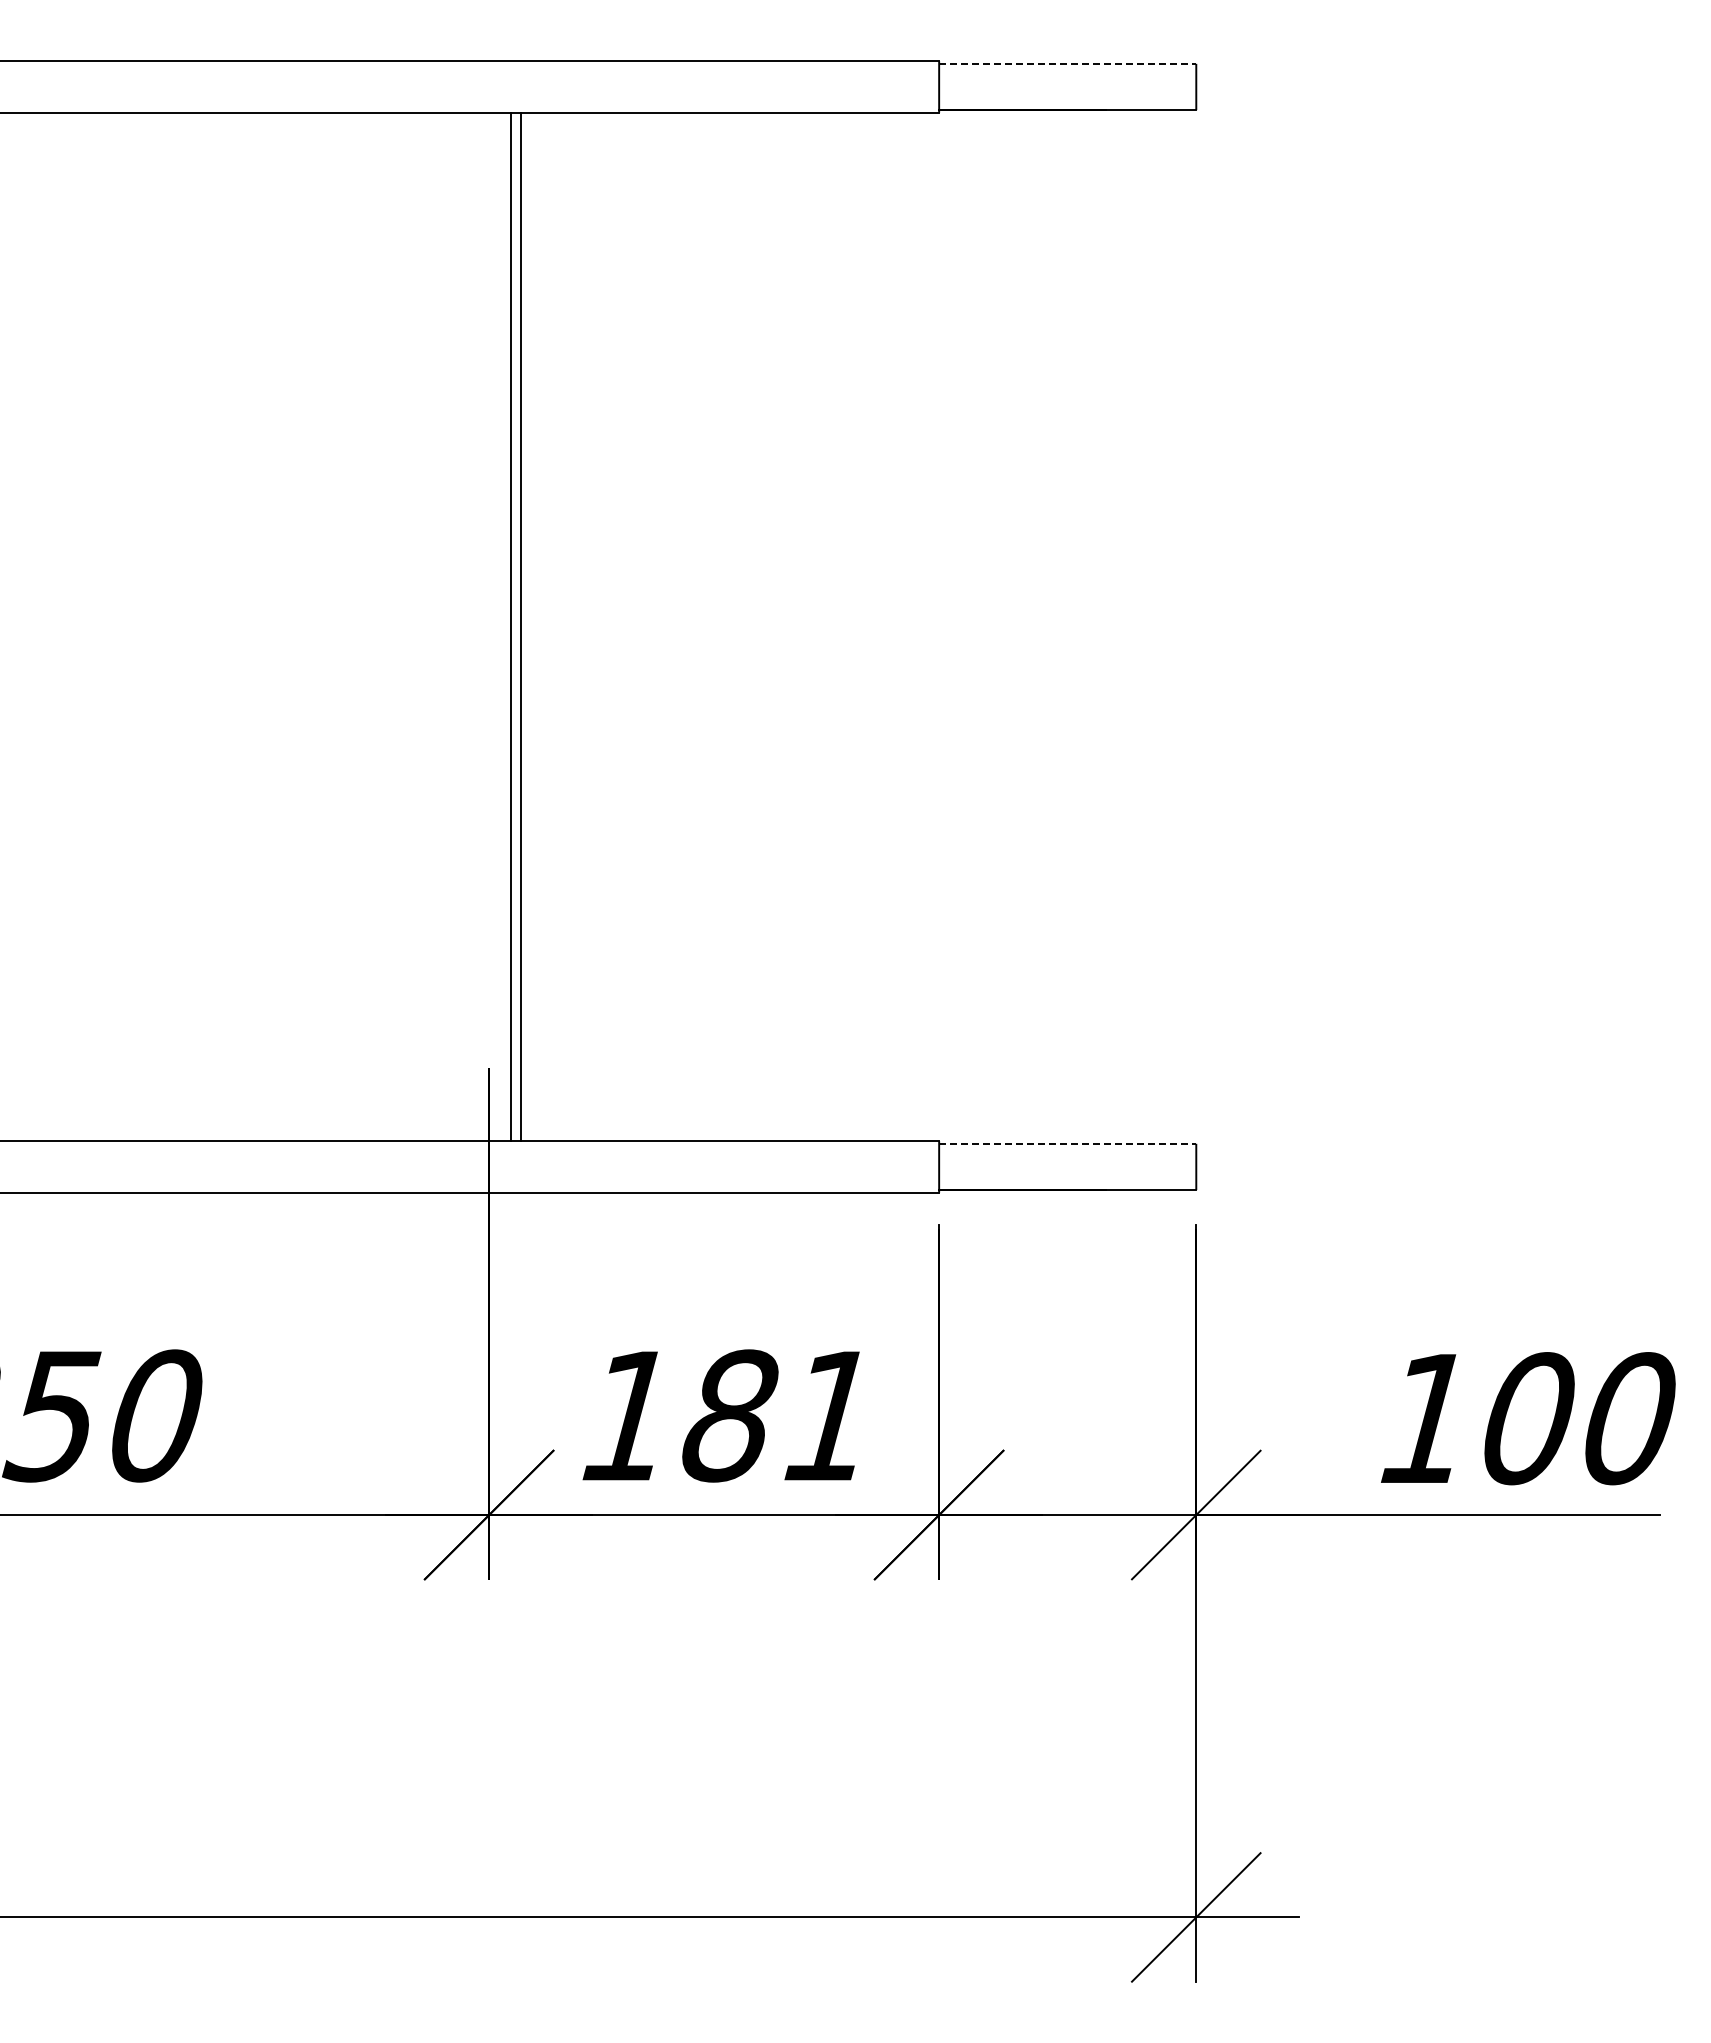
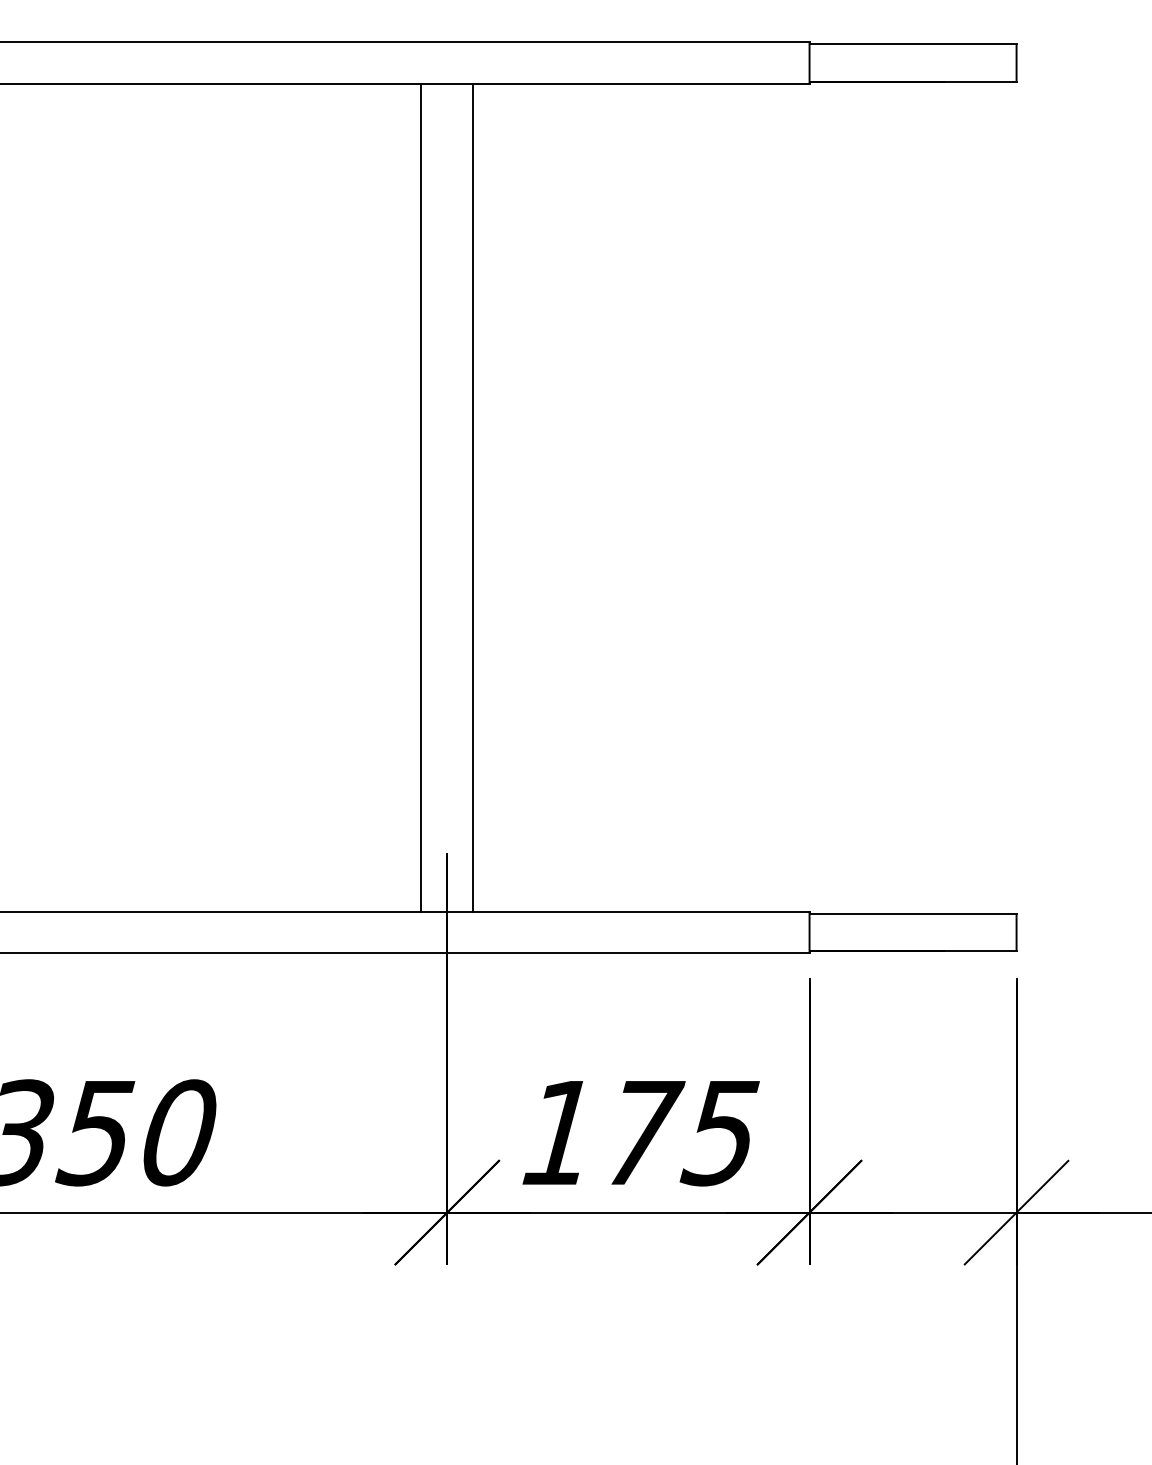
line: (1067, 63) -> (912, 43), dashed -> solid
line: (511, 626) -> (421, 497), moved
line: (1067, 1143) -> (912, 913), dashed -> solid
text: (779, 1415) -> (681, 1132), 181 -> 175

